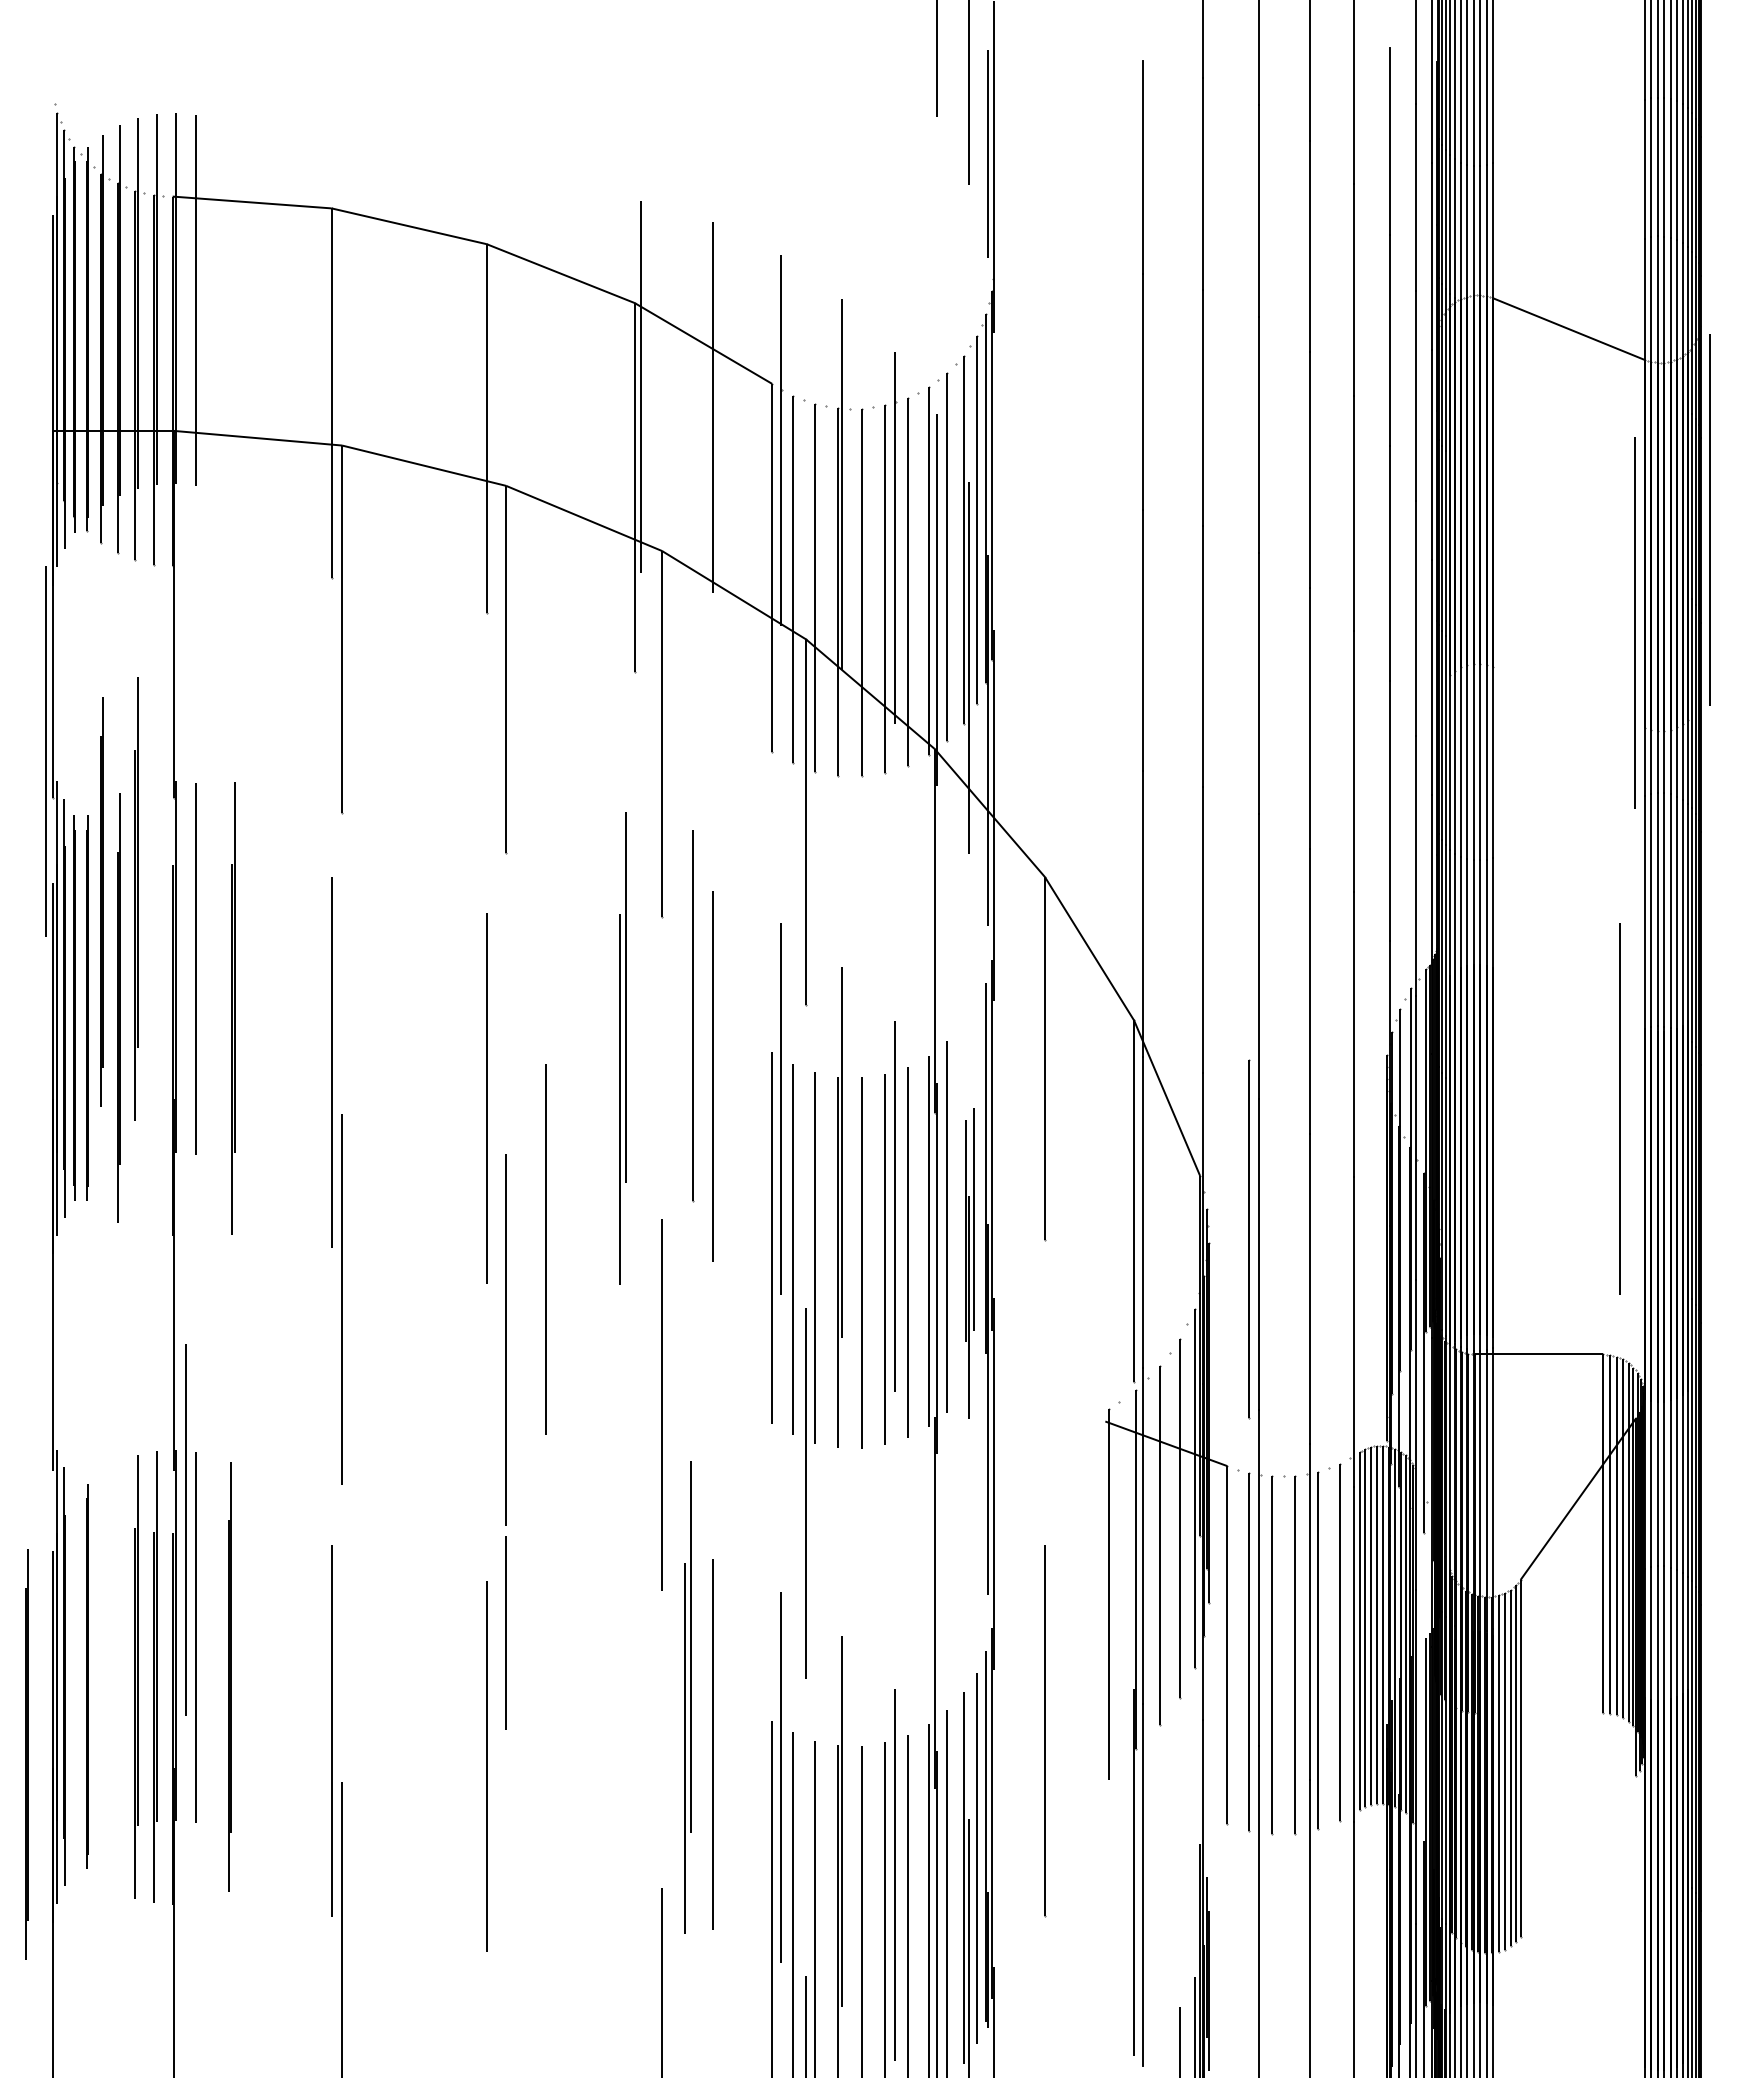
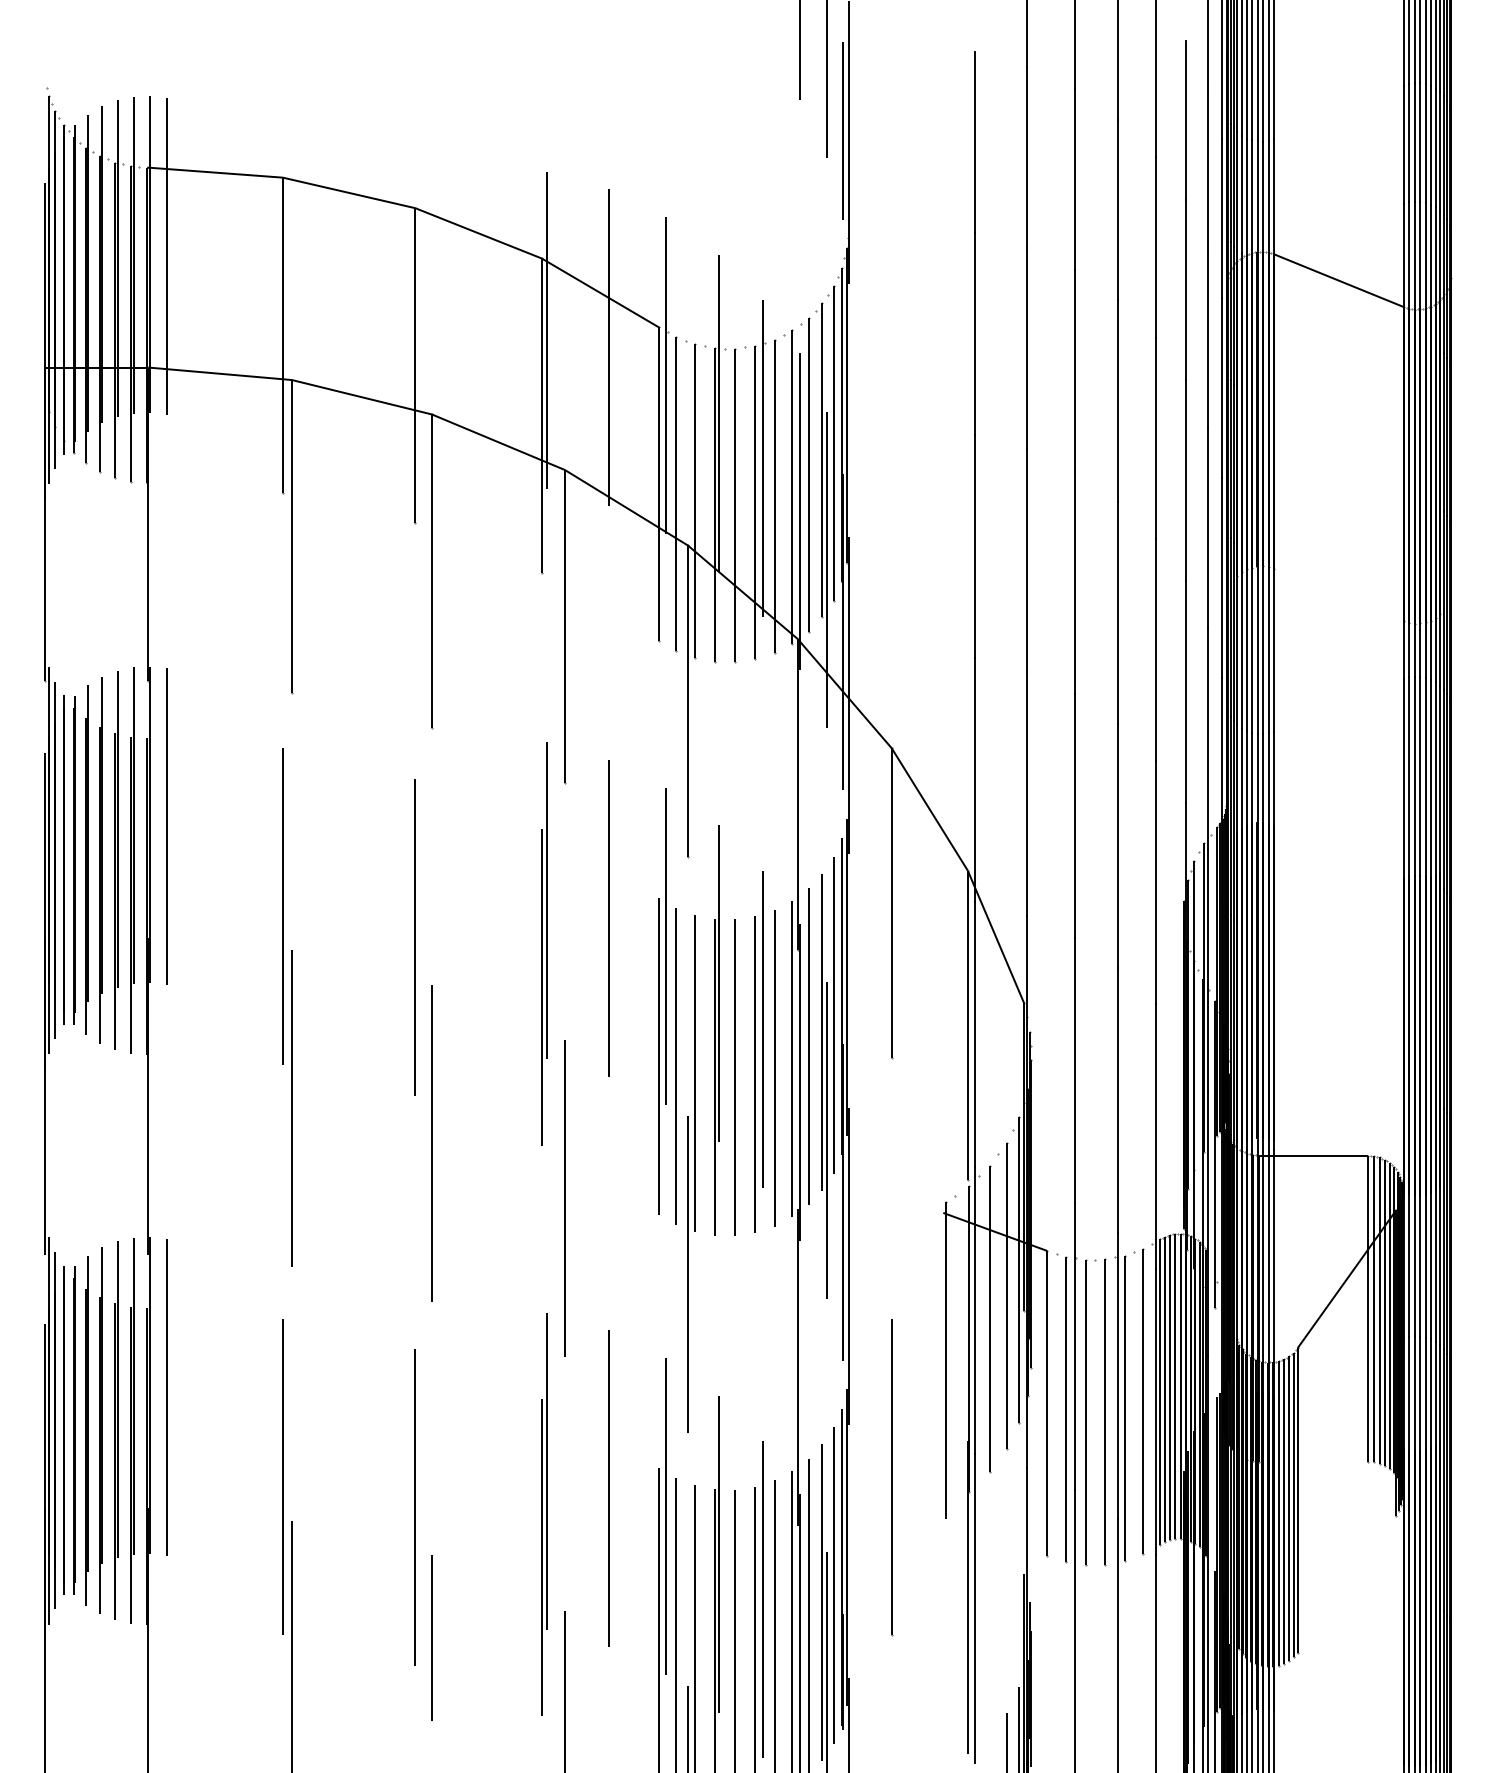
line: (1709, 519) -> (1458, 443), removed
line: (1634, 622) -> (1394, 531), removed
line: (45, 751) -> (38, 641), removed
part: (136, 898) -> (116, 859), moved
line: (101, 901) -> (86, 859), moved
part: (233, 1008) -> (132, 860), moved
line: (693, 1016) -> (591, 867), removed
part: (622, 1048) -> (544, 944), moved
line: (1619, 1108) -> (1382, 945), removed
line: (1249, 1239) -> (1066, 1057), removed
line: (545, 1249) -> (465, 1066), removed
part: (970, 1262) -> (828, 1077), size x1.67
line: (185, 1529) -> (158, 1305), removed
line: (505, 1632) -> (431, 1637), moved
line: (74, 1676) -> (63, 1430), added
line: (229, 1676) -> (101, 1430), moved
part: (687, 1697) -> (544, 1514), moved
line: (26, 1754) -> (86, 1430), moved

